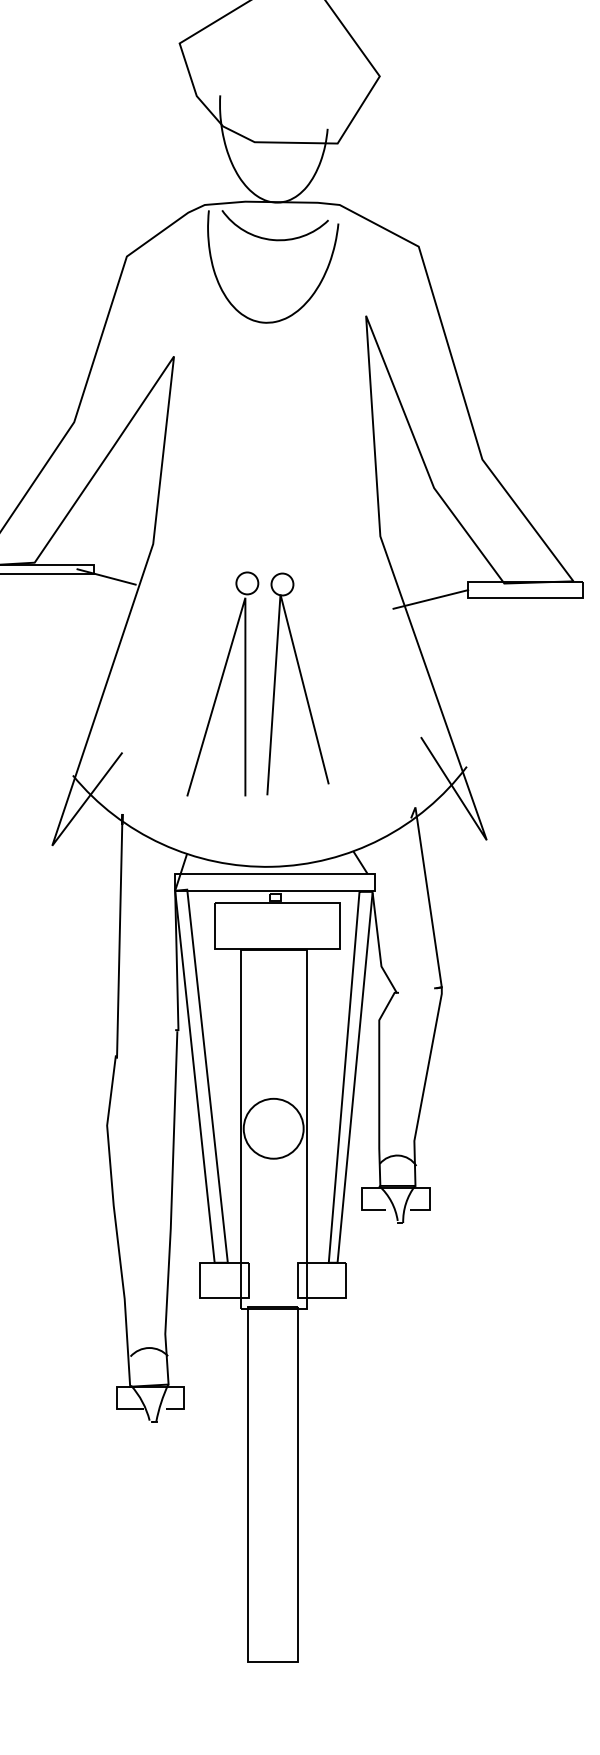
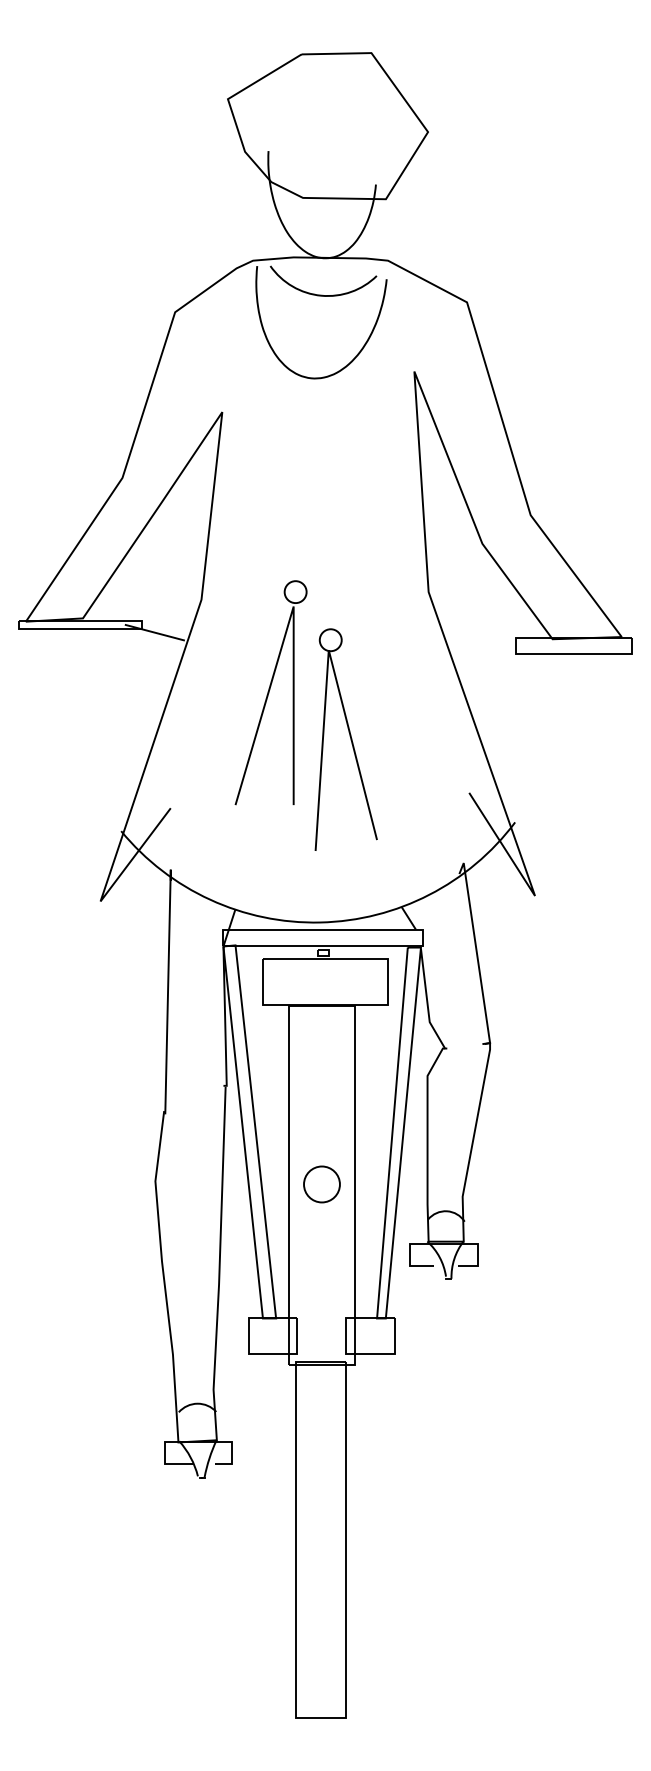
line: (430, 598) -> (478, 654), removed
part: (222, 683) -> (270, 692), moved
circle: (273, 1128) -> (321, 1184), size x0.6

